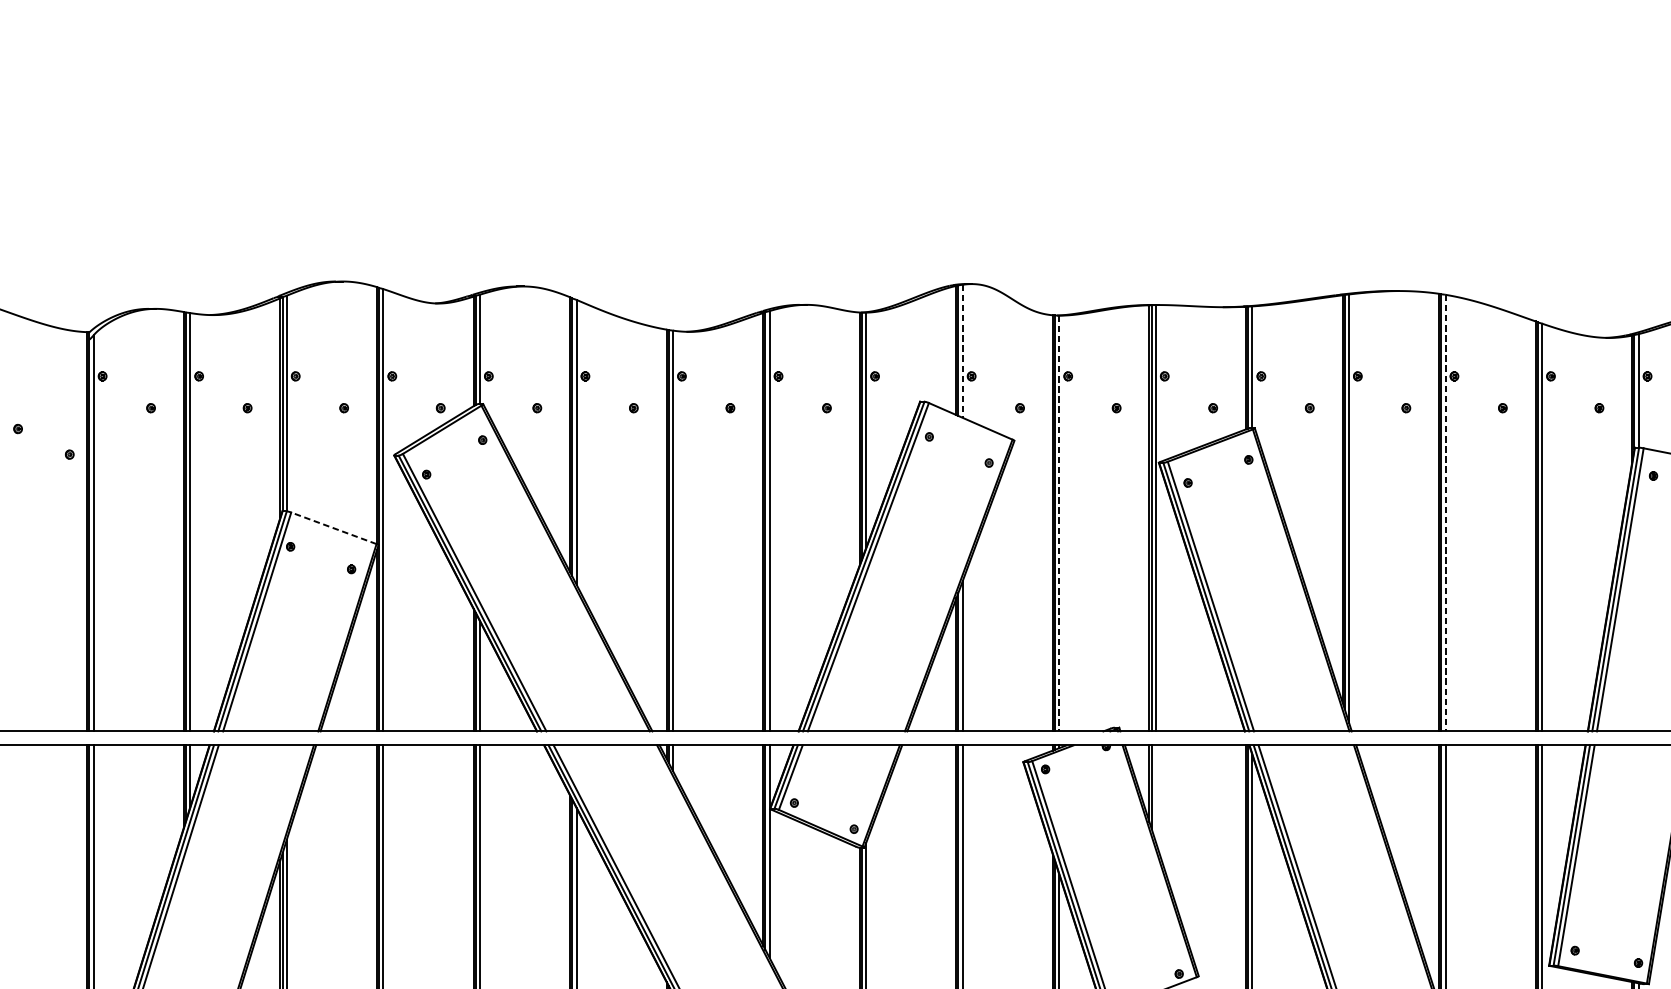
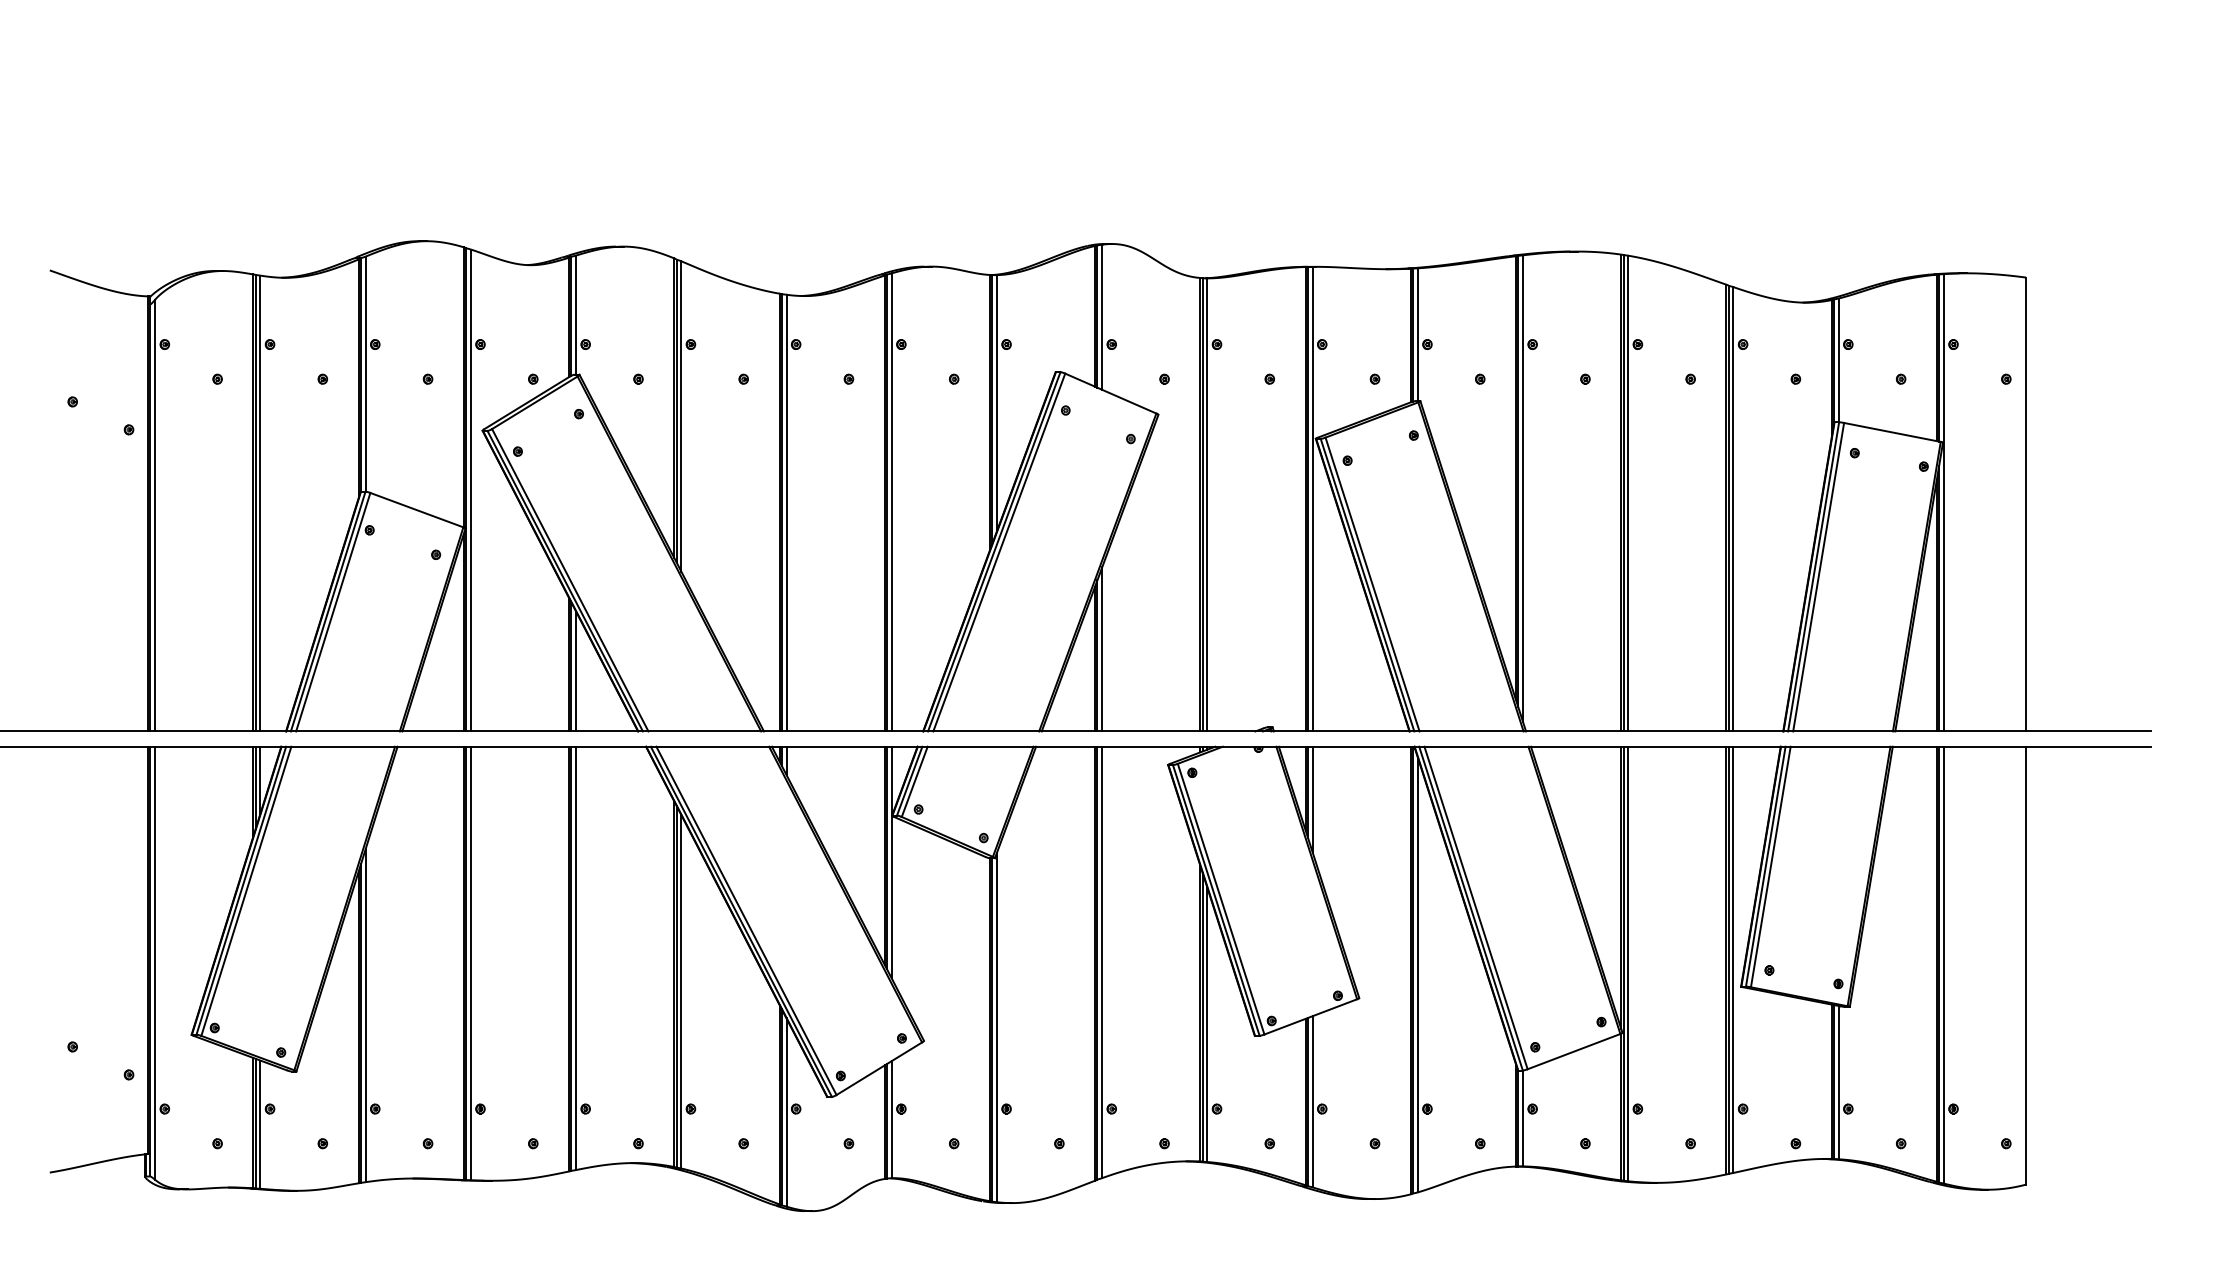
line: (963, 351) -> (1102, 317), dashed -> solid
line: (1445, 513) -> (1628, 493), dashed -> solid
line: (1059, 523) -> (1207, 504), dashed -> solid
line: (333, 528) -> (416, 510), dashed -> solid
line: (1155, 793) -> (1312, 799), added

